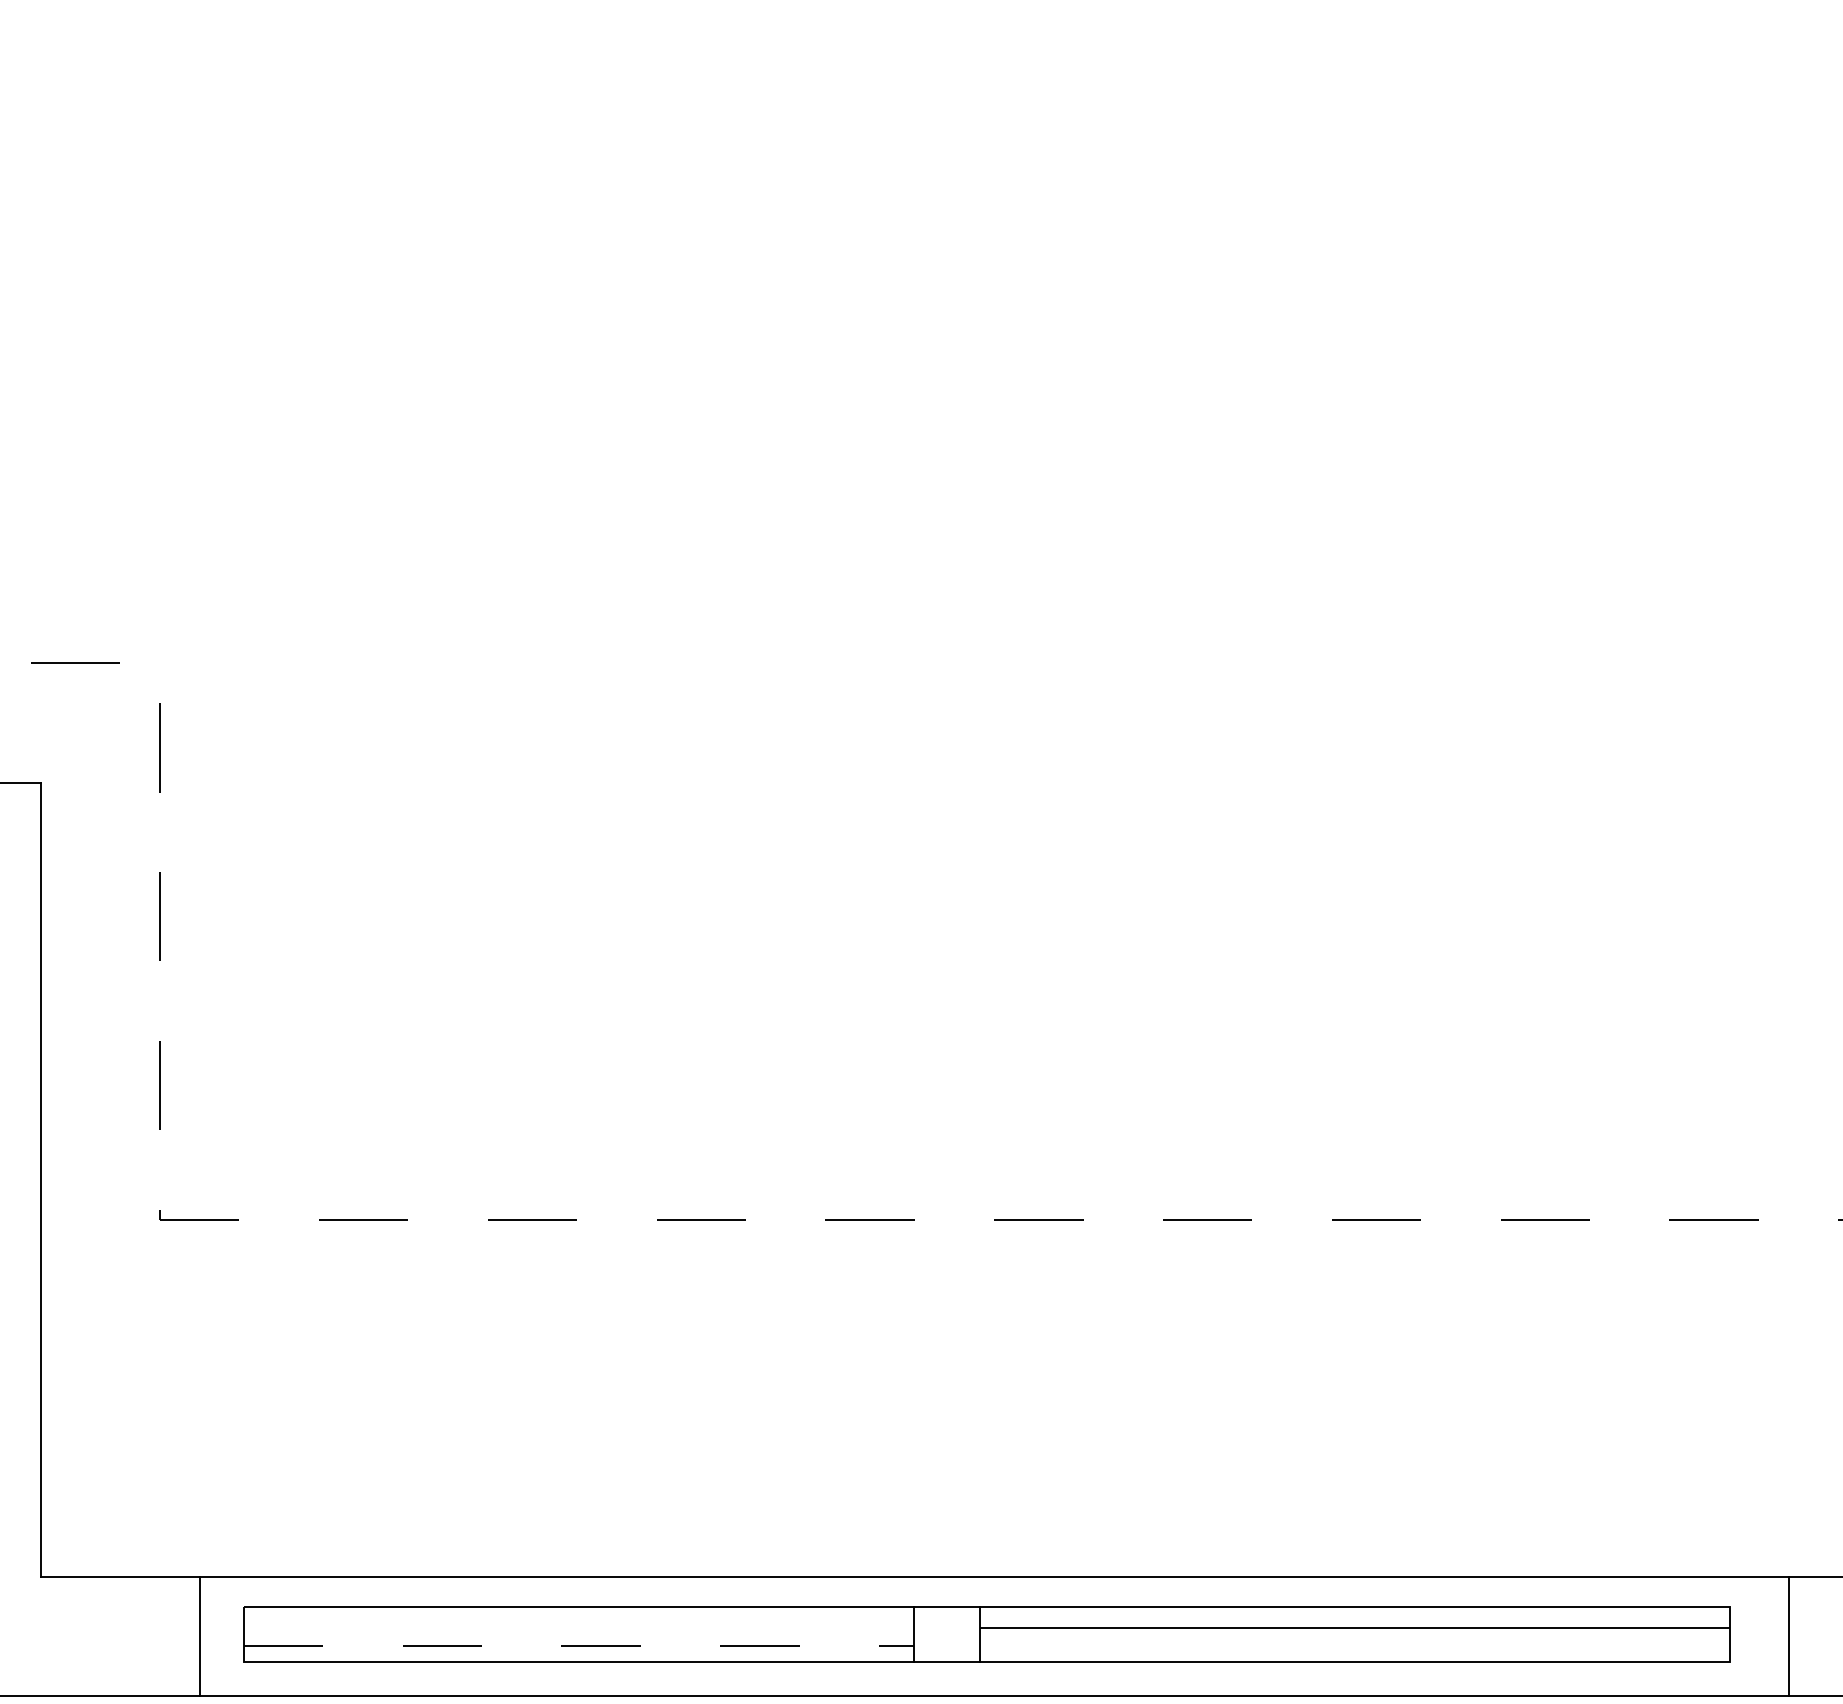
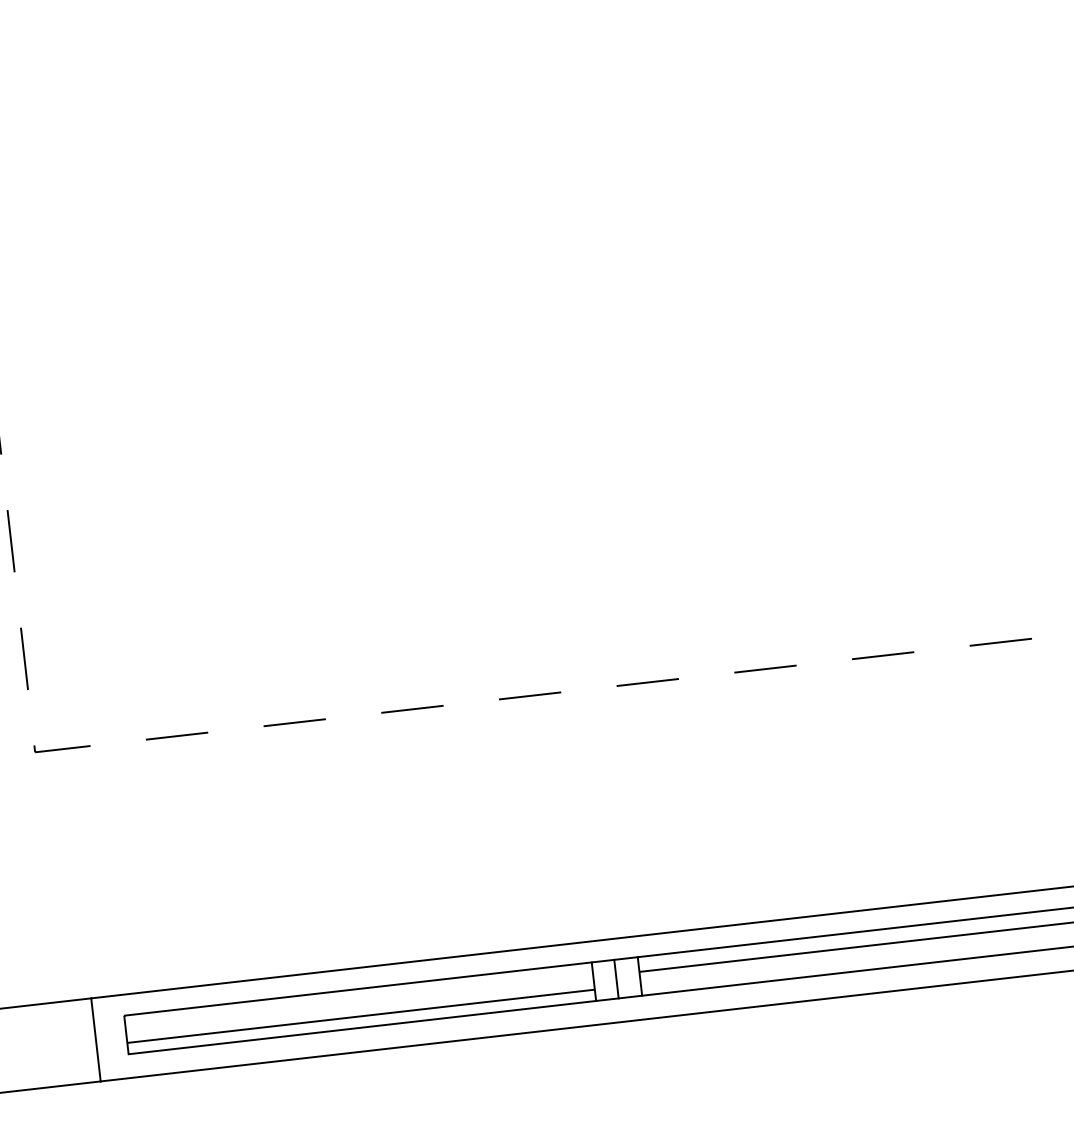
line: (946, 1634) -> (616, 979), added
line: (579, 1645) -> (361, 1015), dashed -> solid

